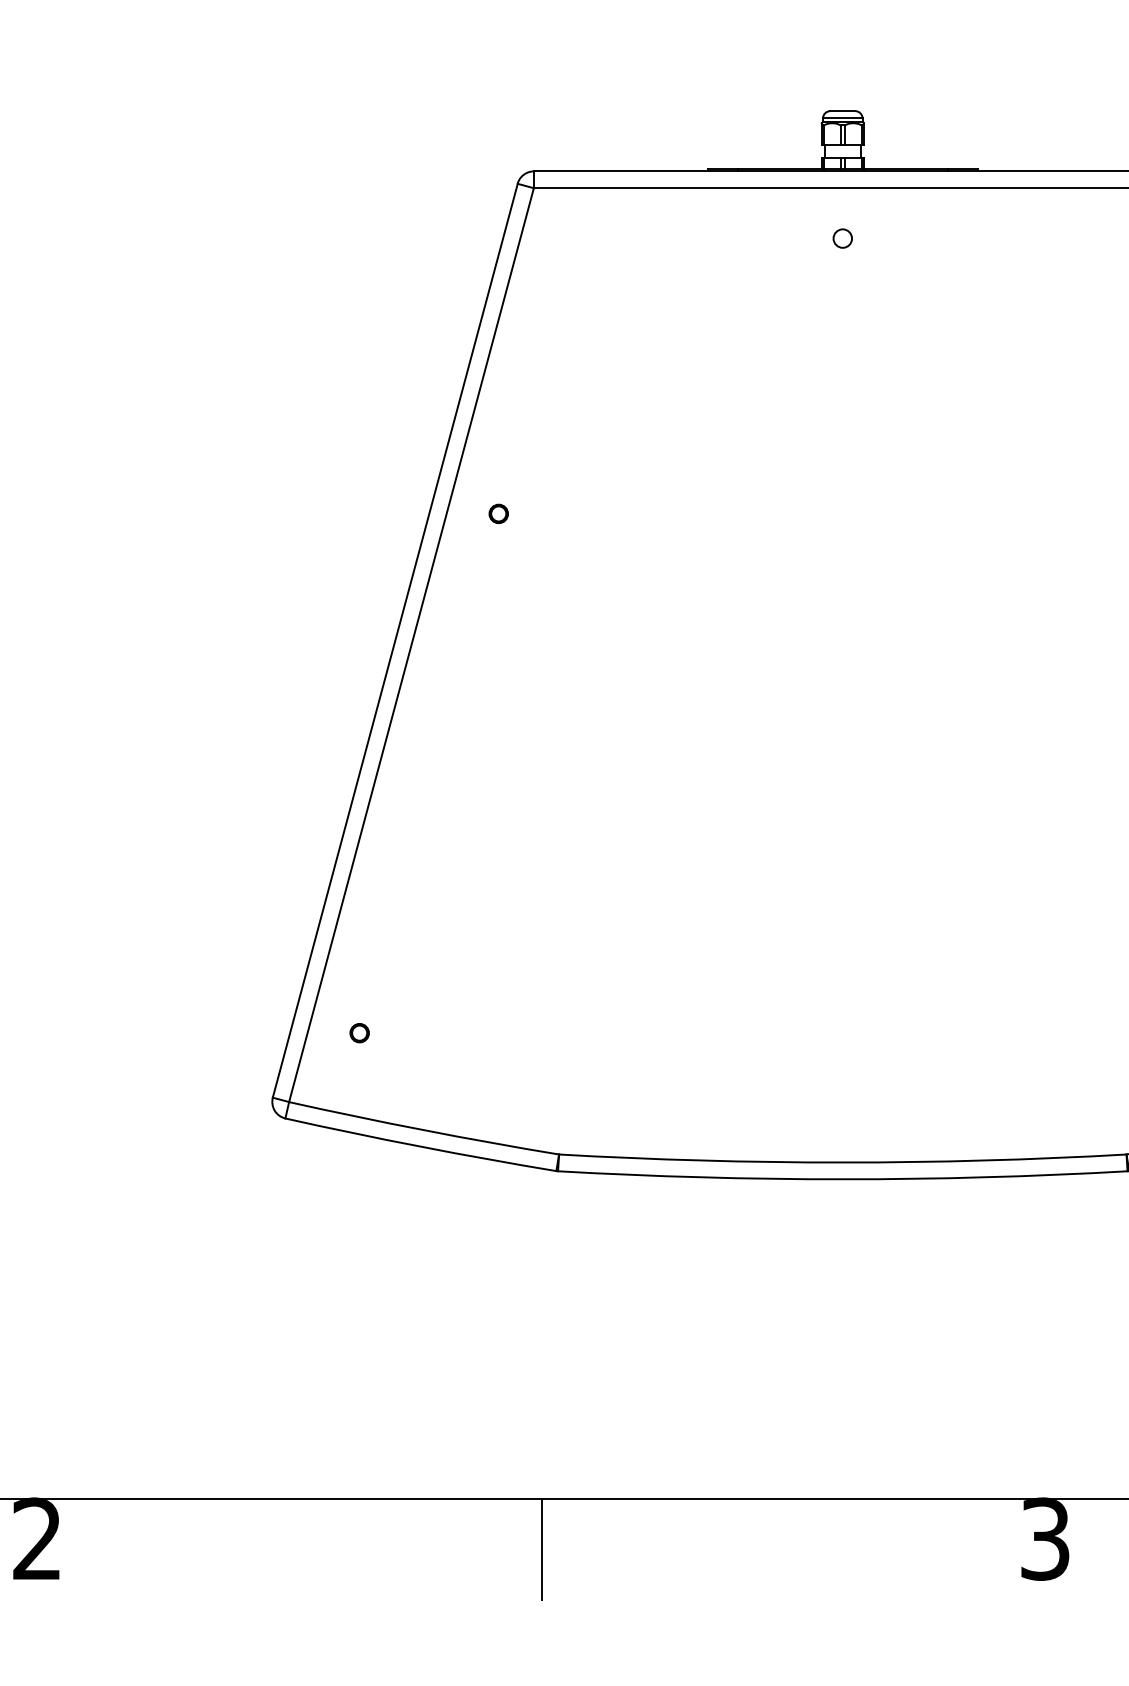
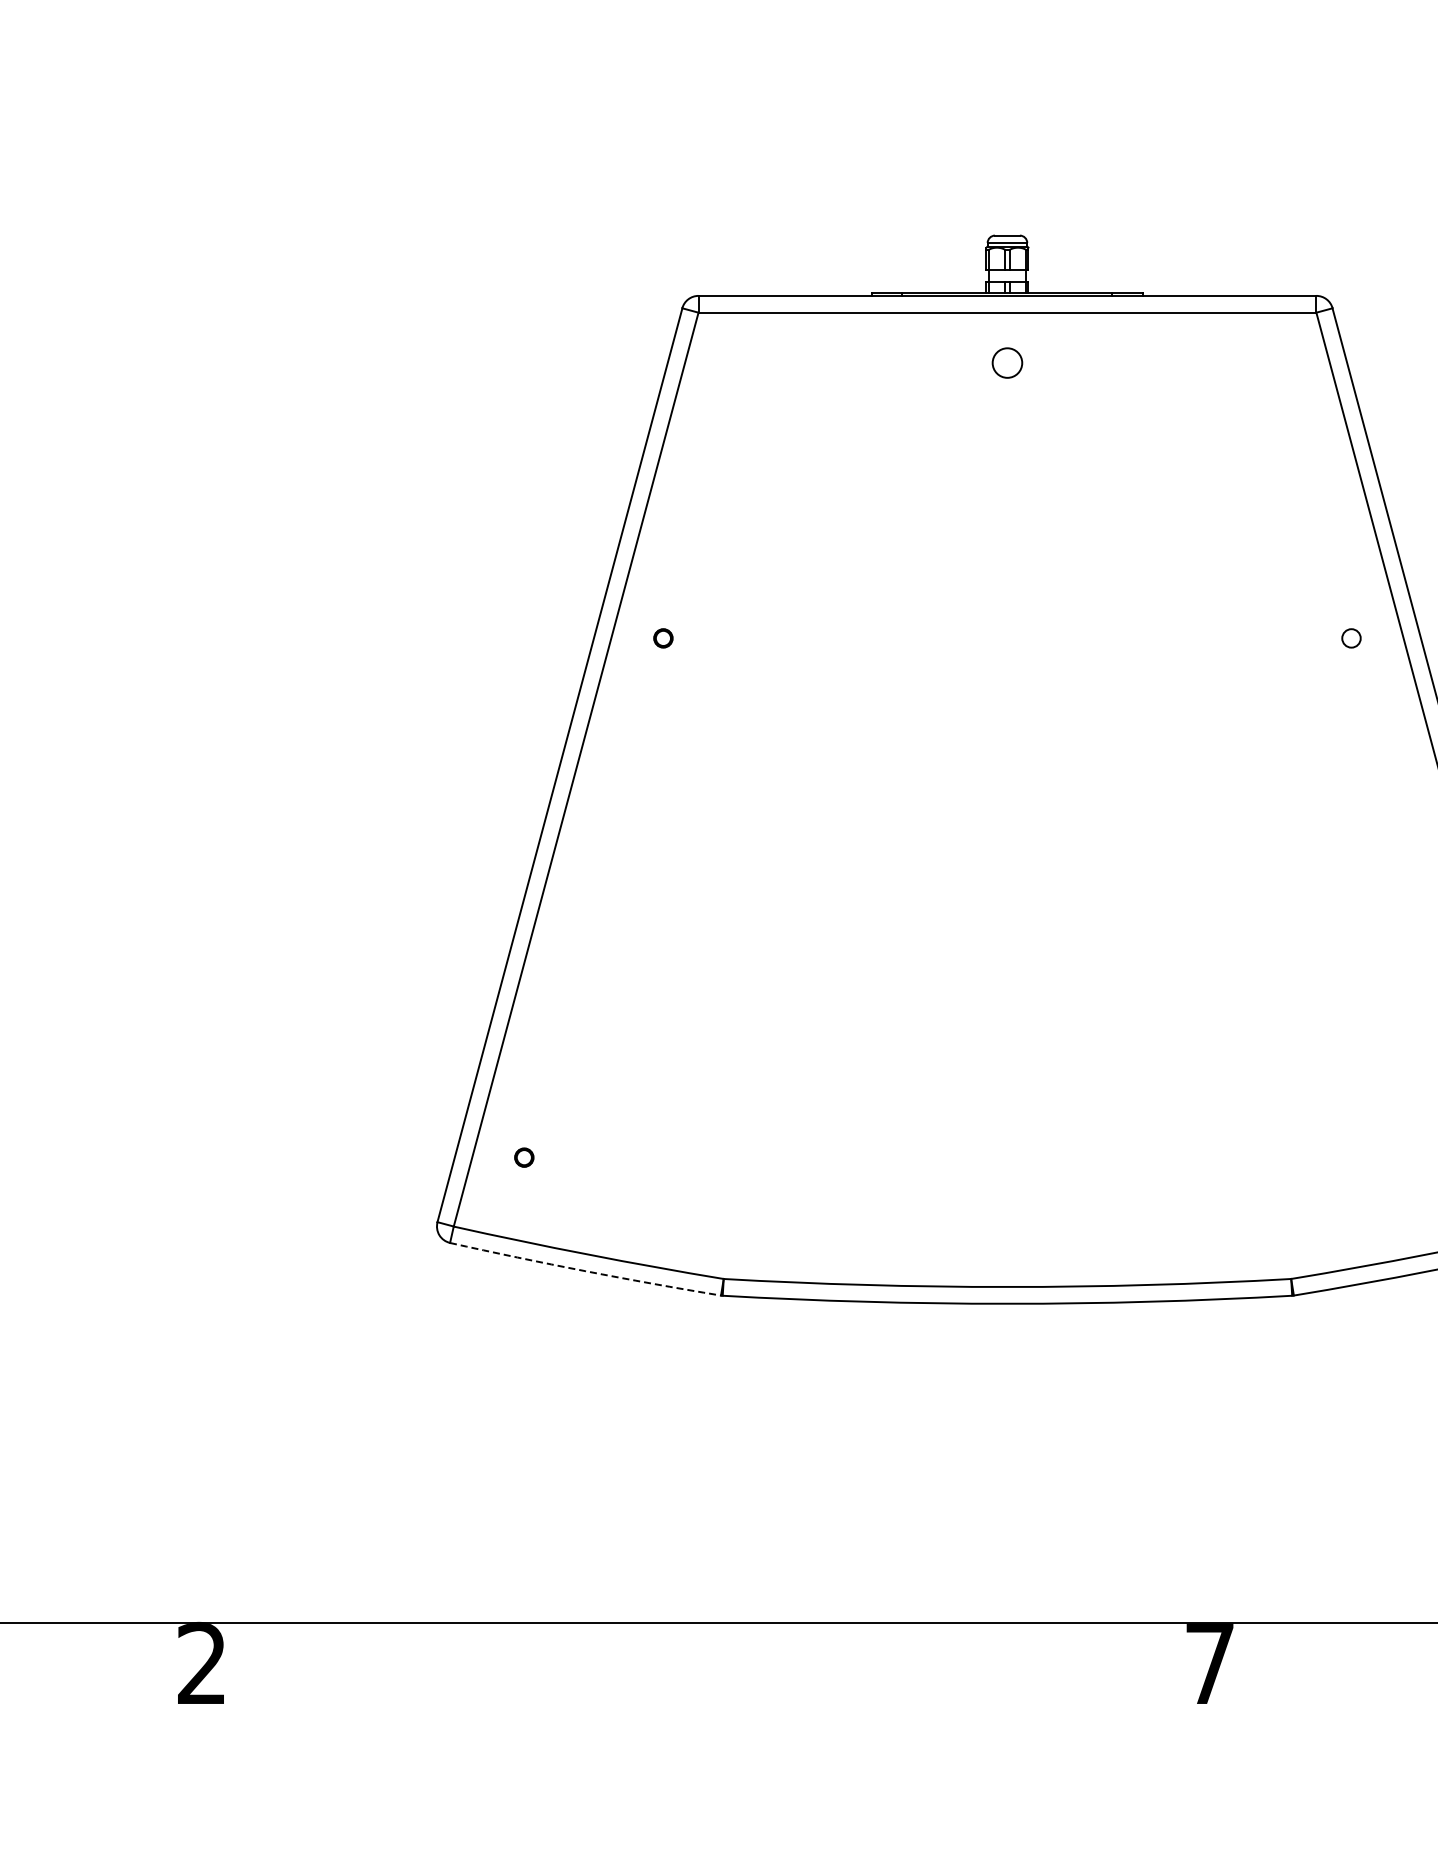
circle: (842, 238) -> (1007, 362), size x1.6
arc: (420, 1147) -> (585, 1271), solid -> dashed
text: (1044, 1539) -> (1209, 1663), 3 -> 7
line: (541, 1549) -> (706, 1673), removed

